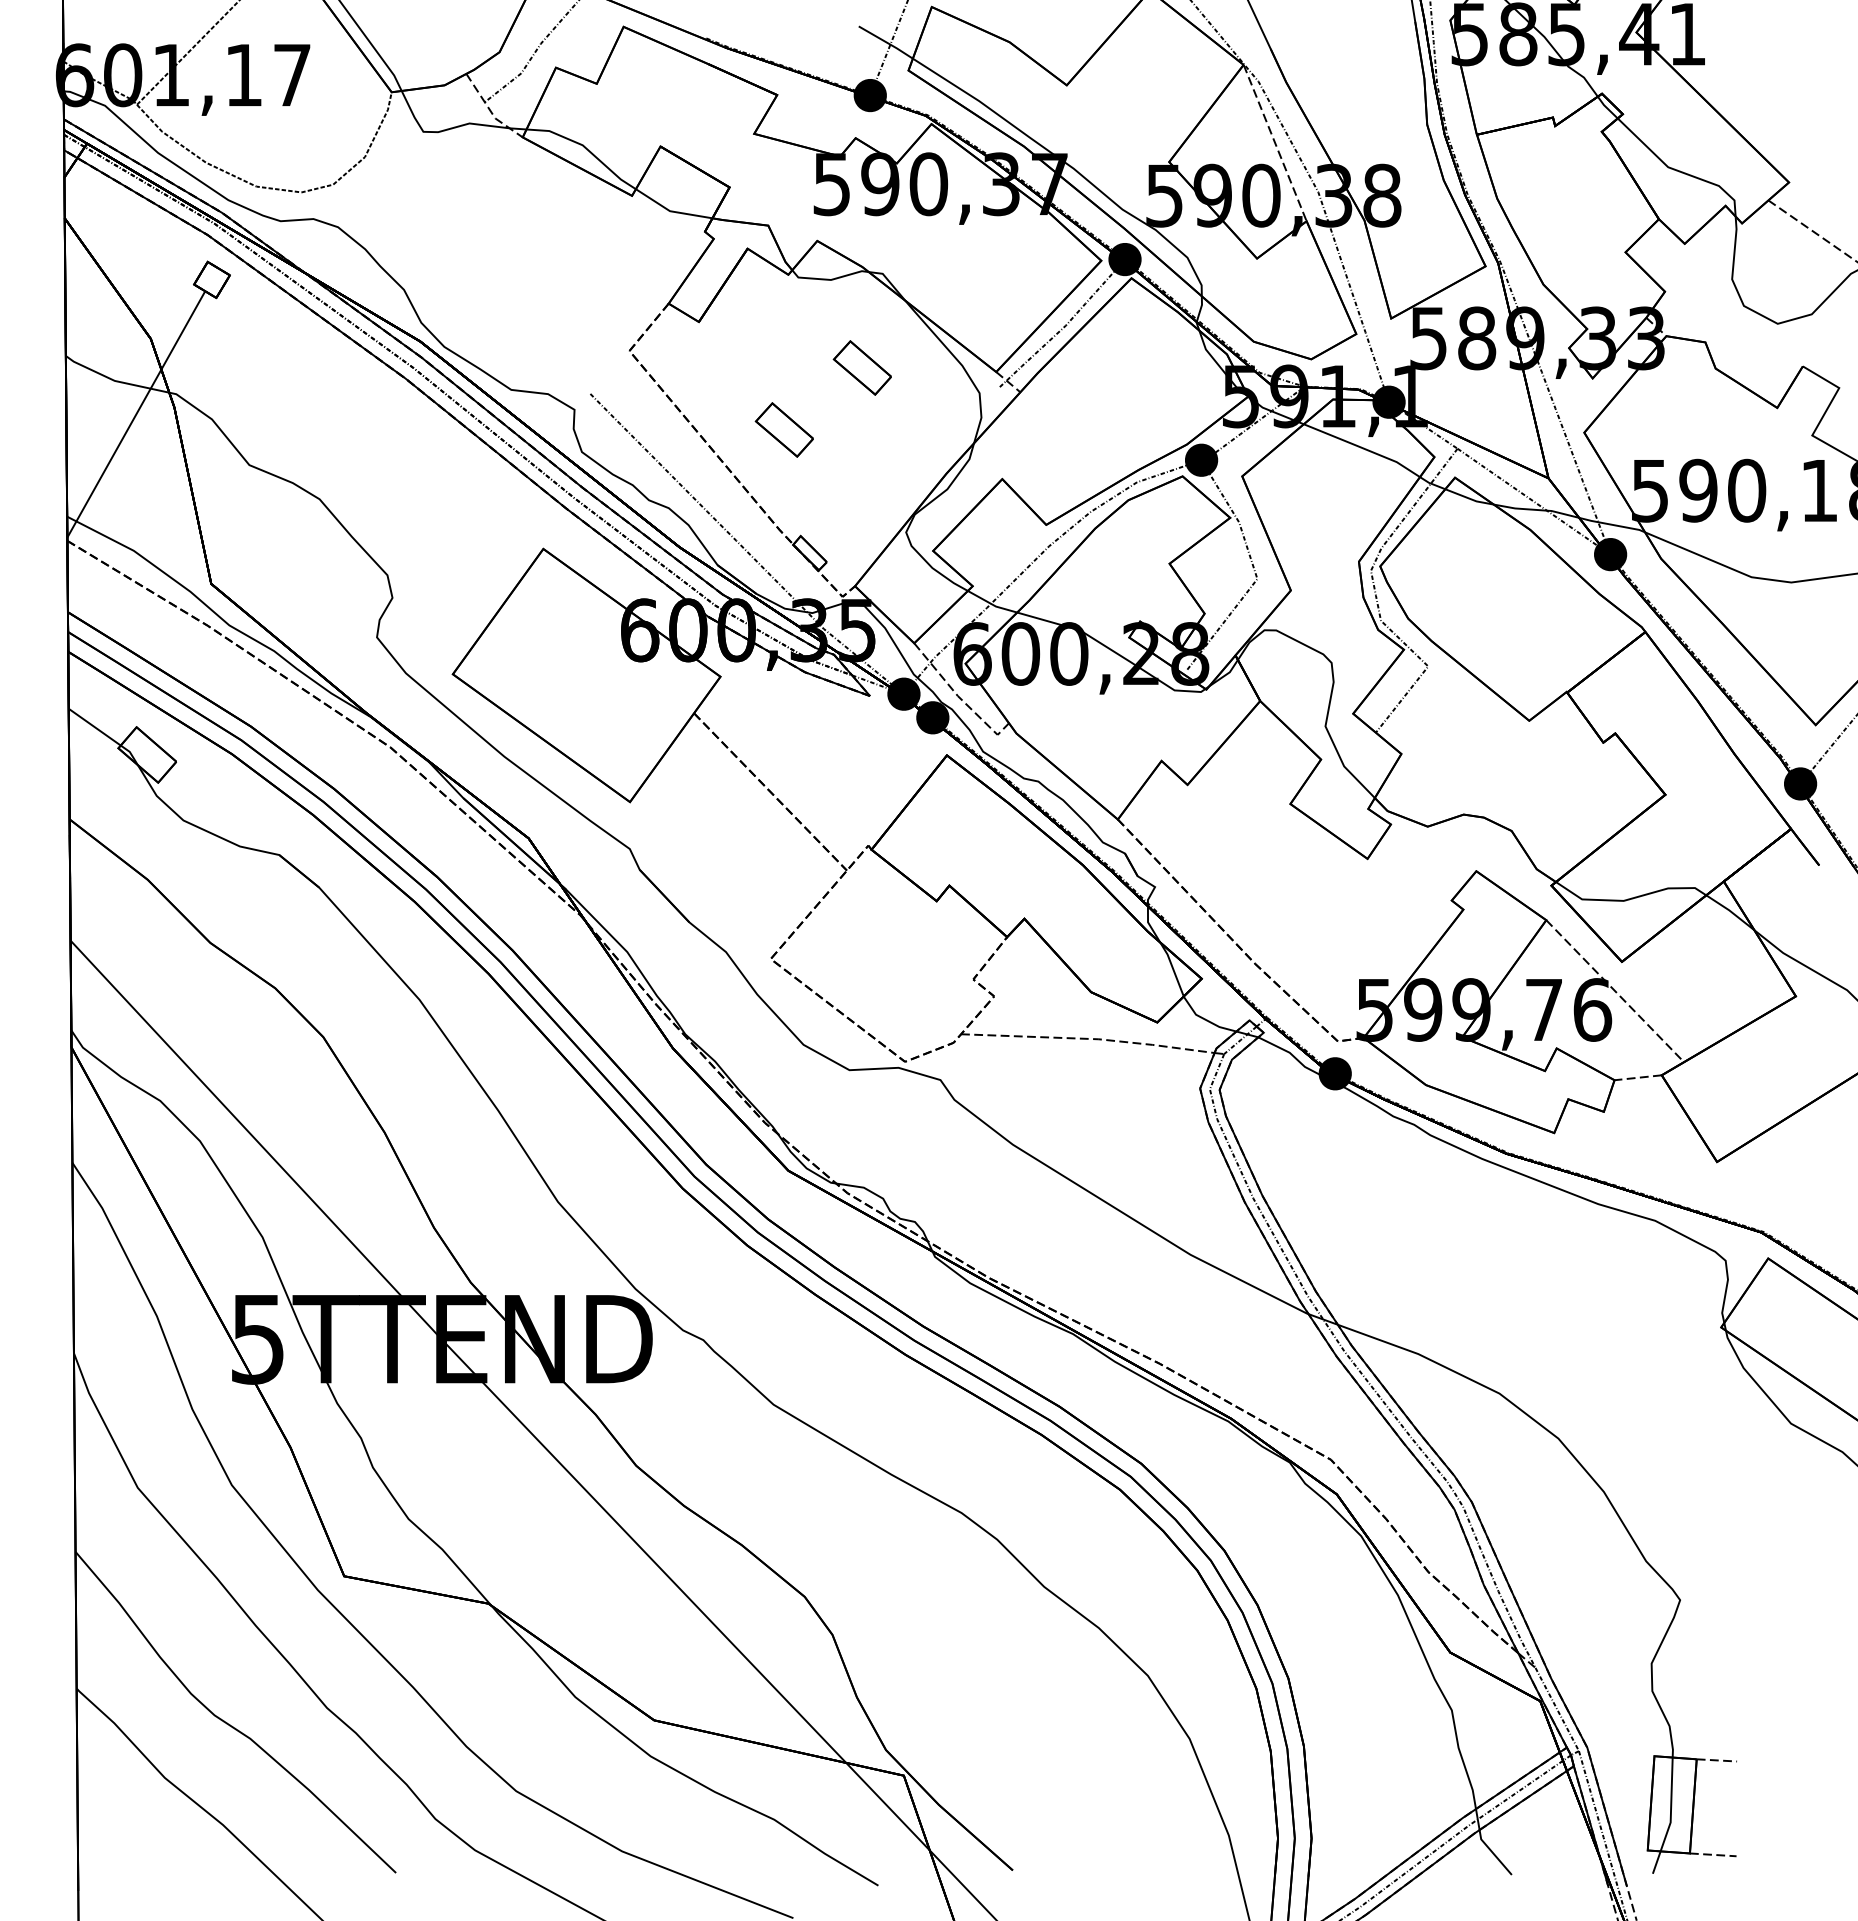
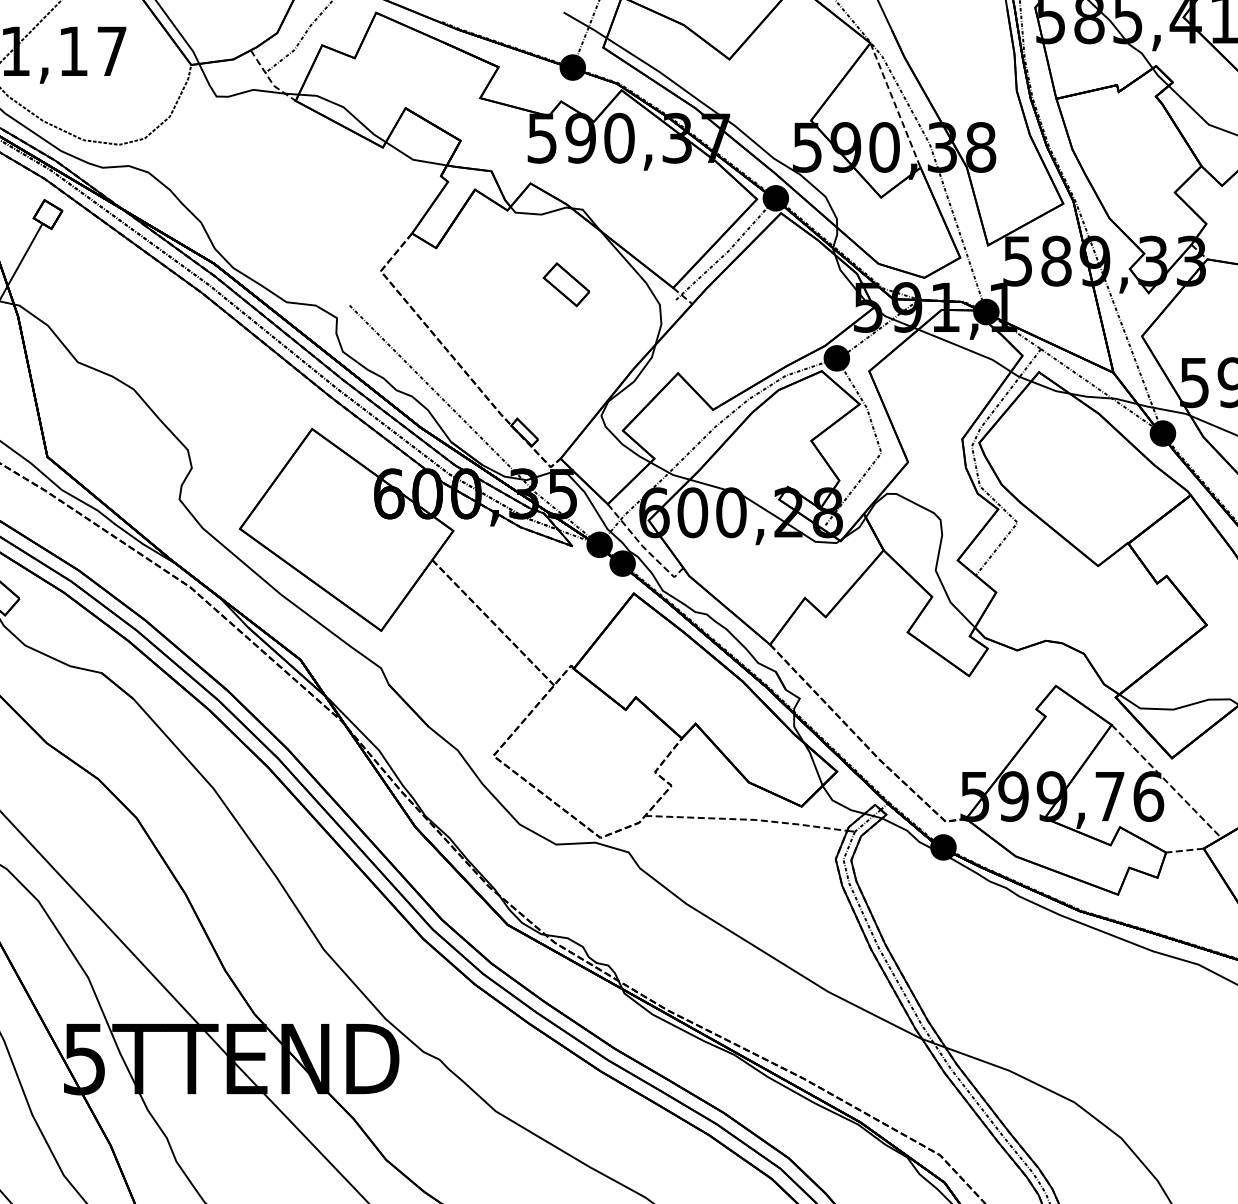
part: (783, 429) -> (503, 333), removed

